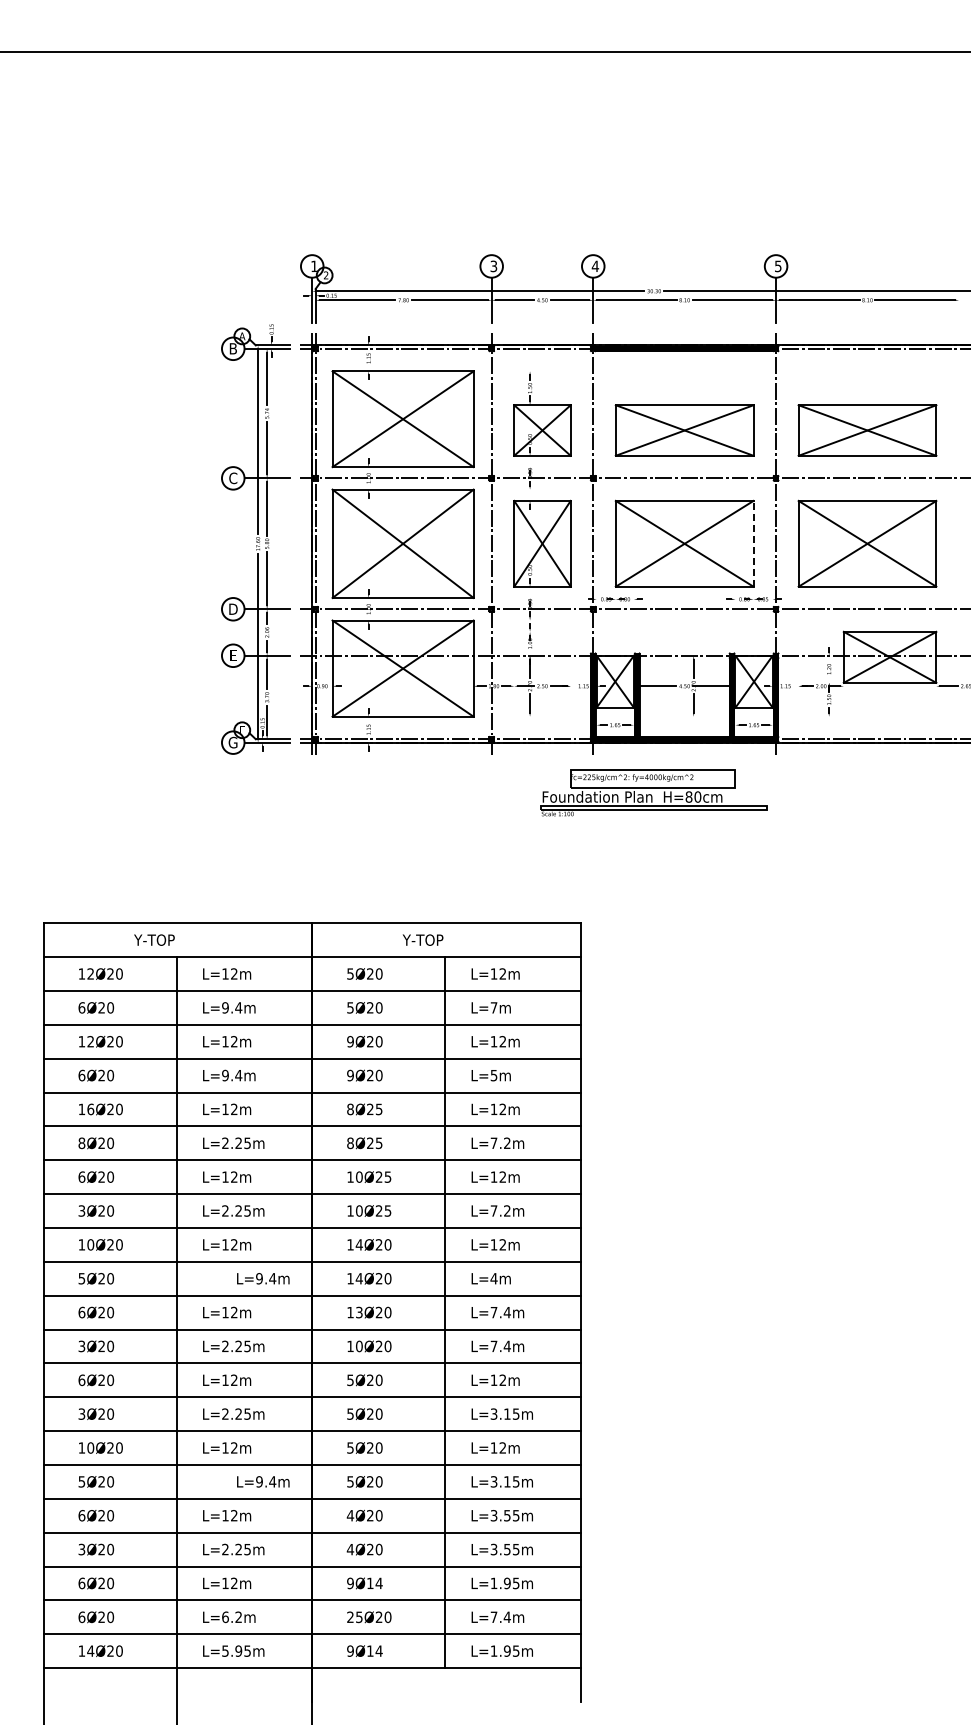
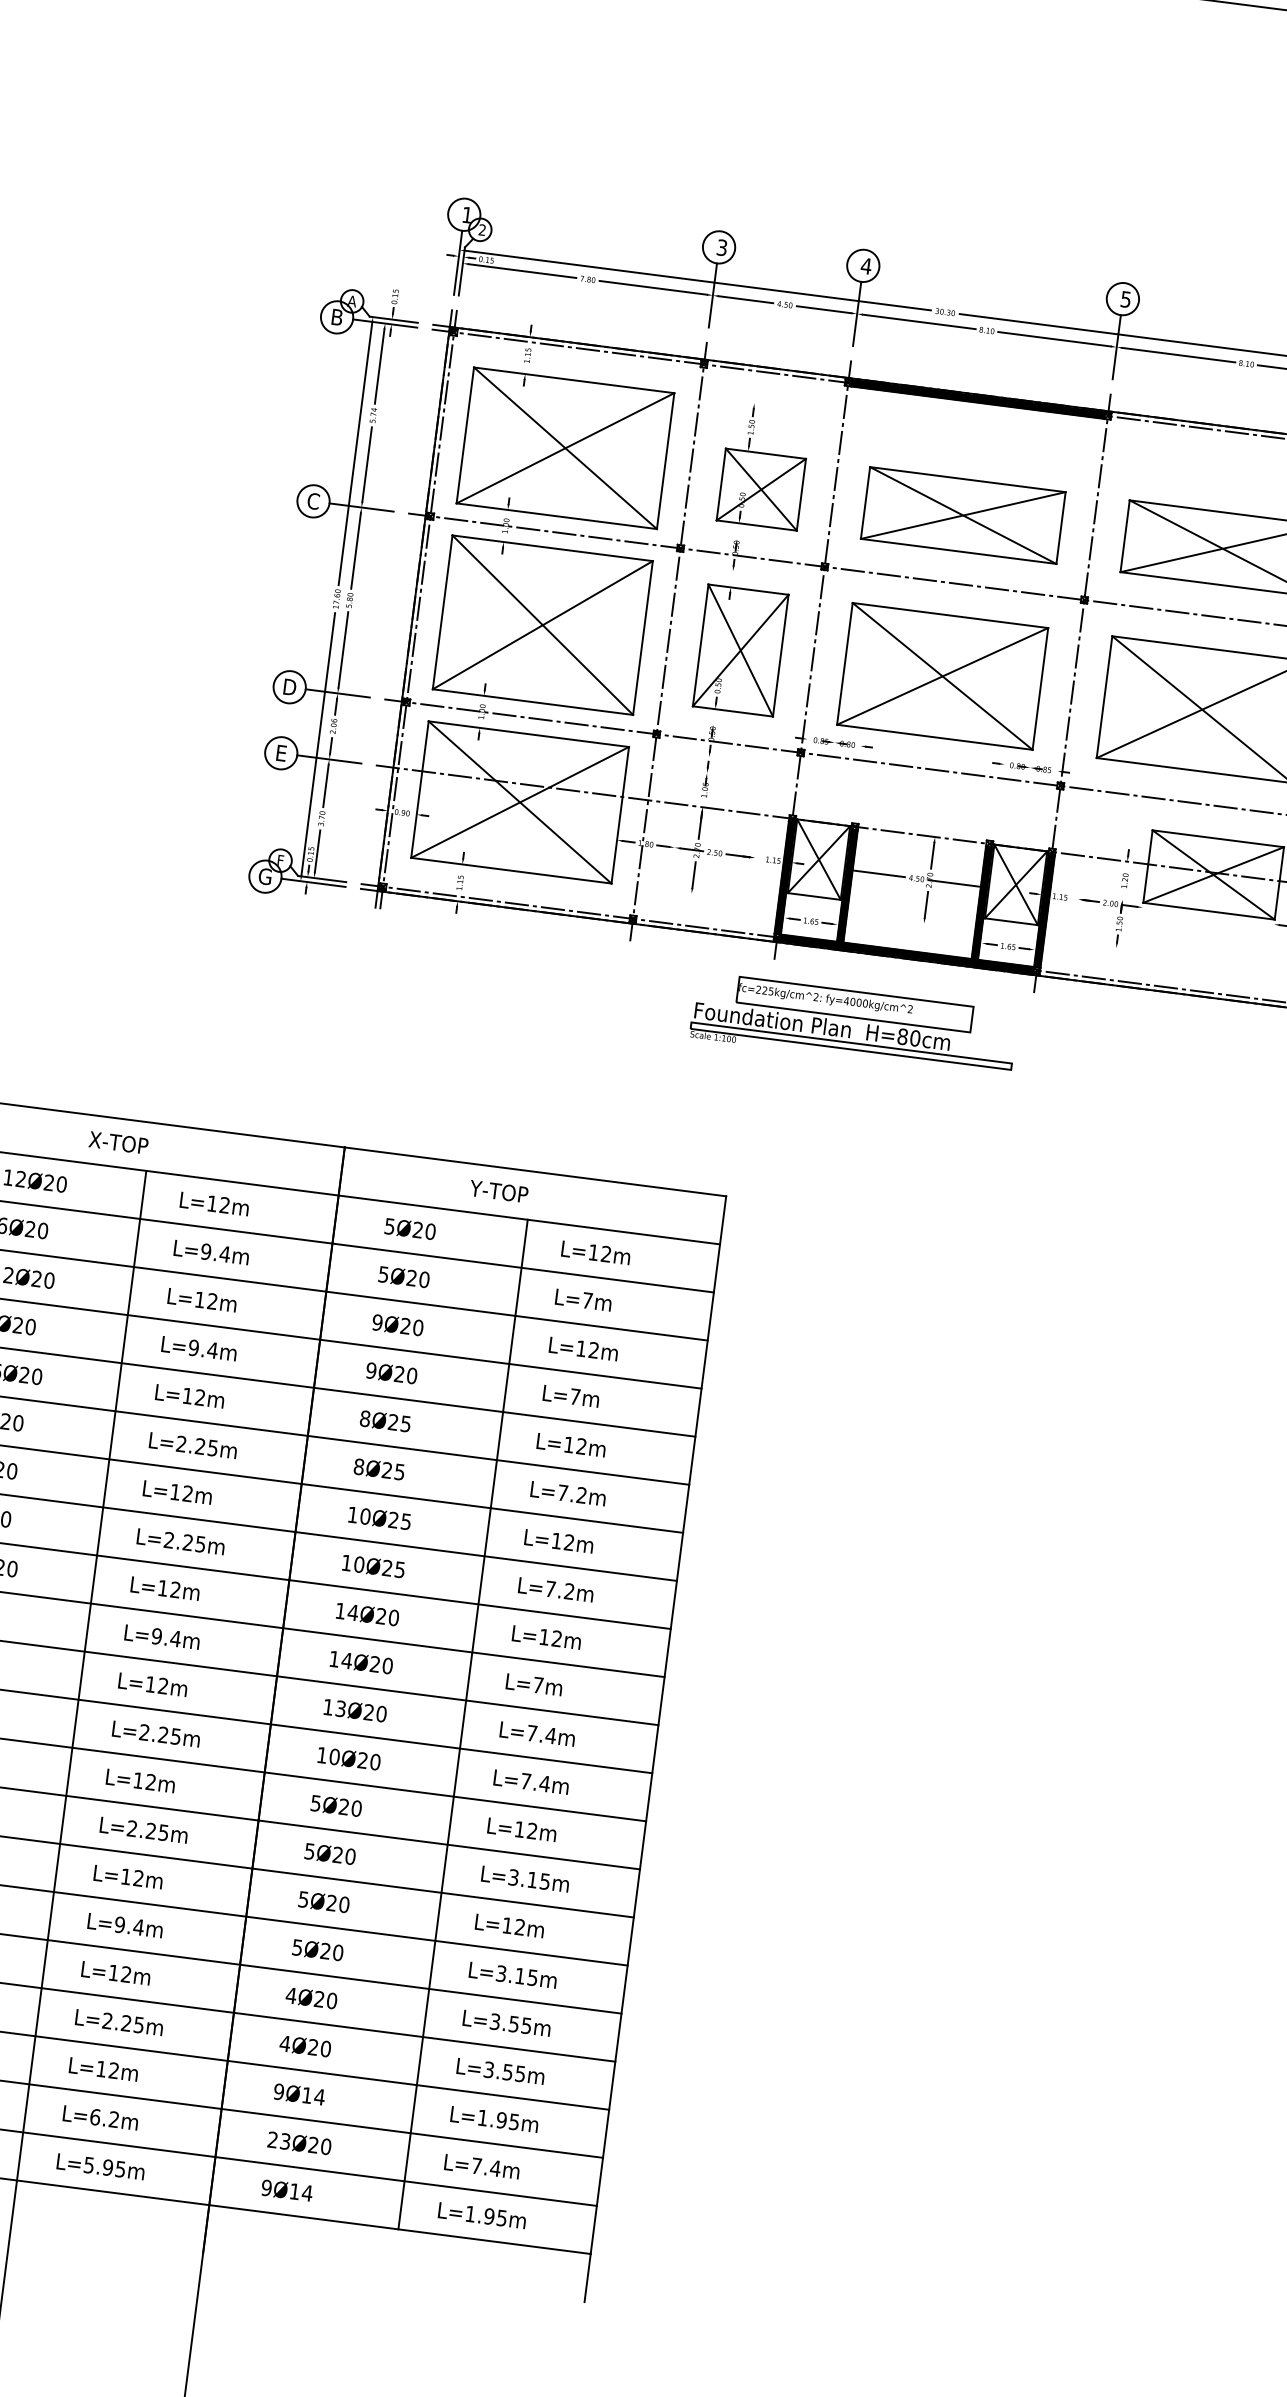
line: (753, 543) -> (1040, 688), dashed -> solid
text: (154, 939) -> (117, 1141), Y-TOP -> X-TOP
text: (493, 1075) -> (574, 1396), L=5m -> L=7m
text: (263, 1278) -> (162, 1636), moved
text: (493, 1278) -> (537, 1684), L=4m -> L=7m
text: (263, 1481) -> (125, 1925), moved
text: (359, 1616) -> (285, 2140), 25Ø20 -> 23Ø20

